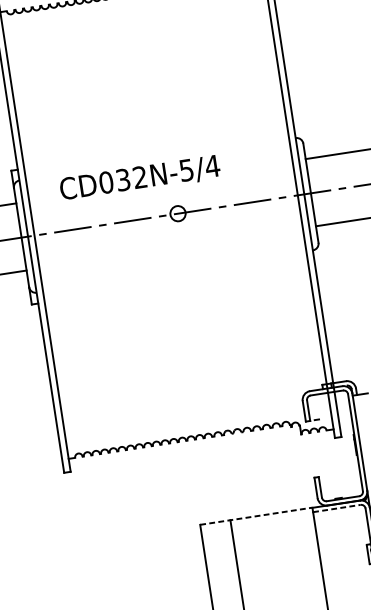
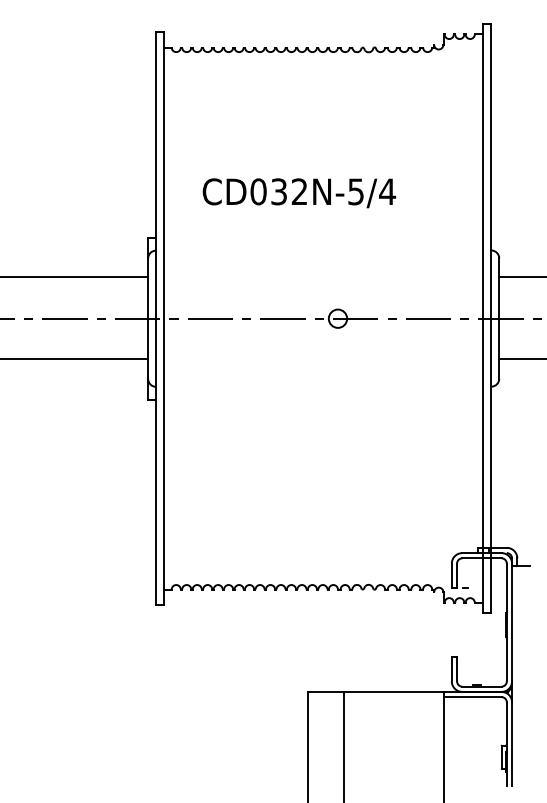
text: (139, 178) -> (298, 193), moved
line: (336, 508) -> (472, 697), dashed -> solid
line: (256, 516) -> (376, 691), dashed -> solid

